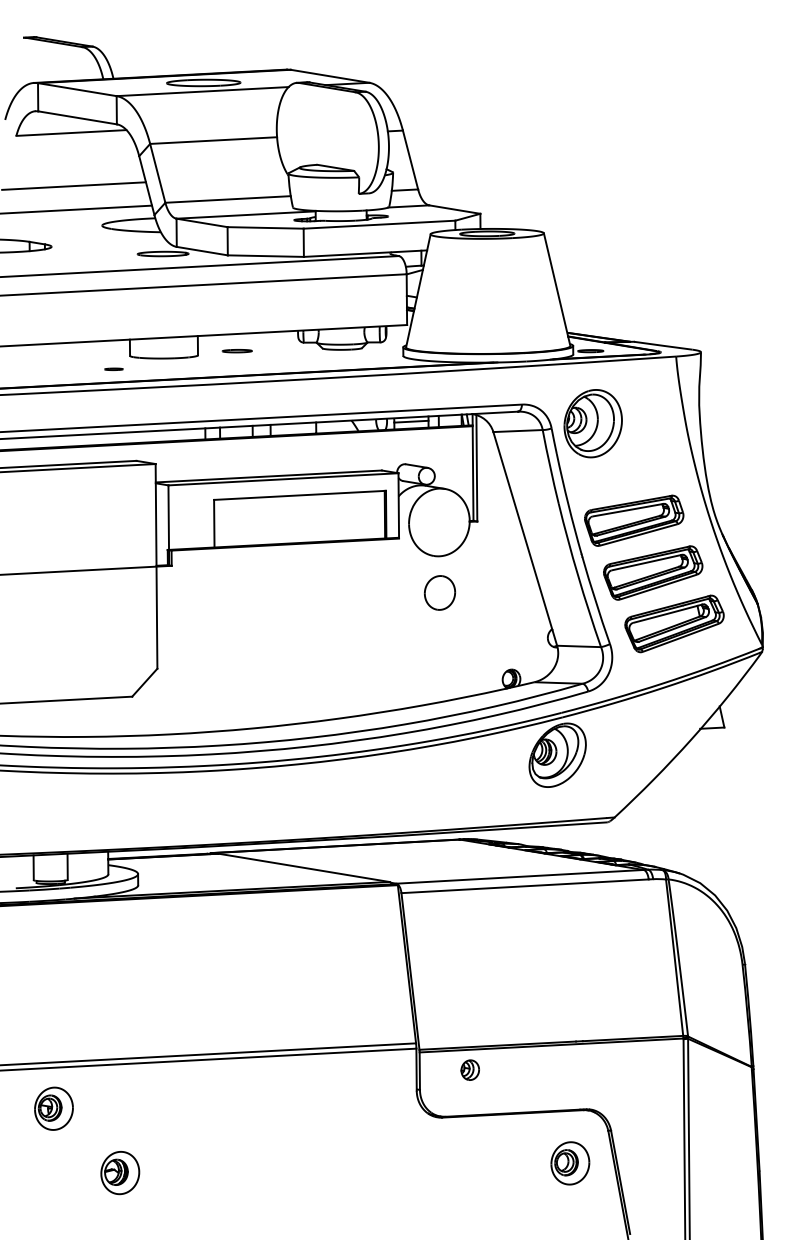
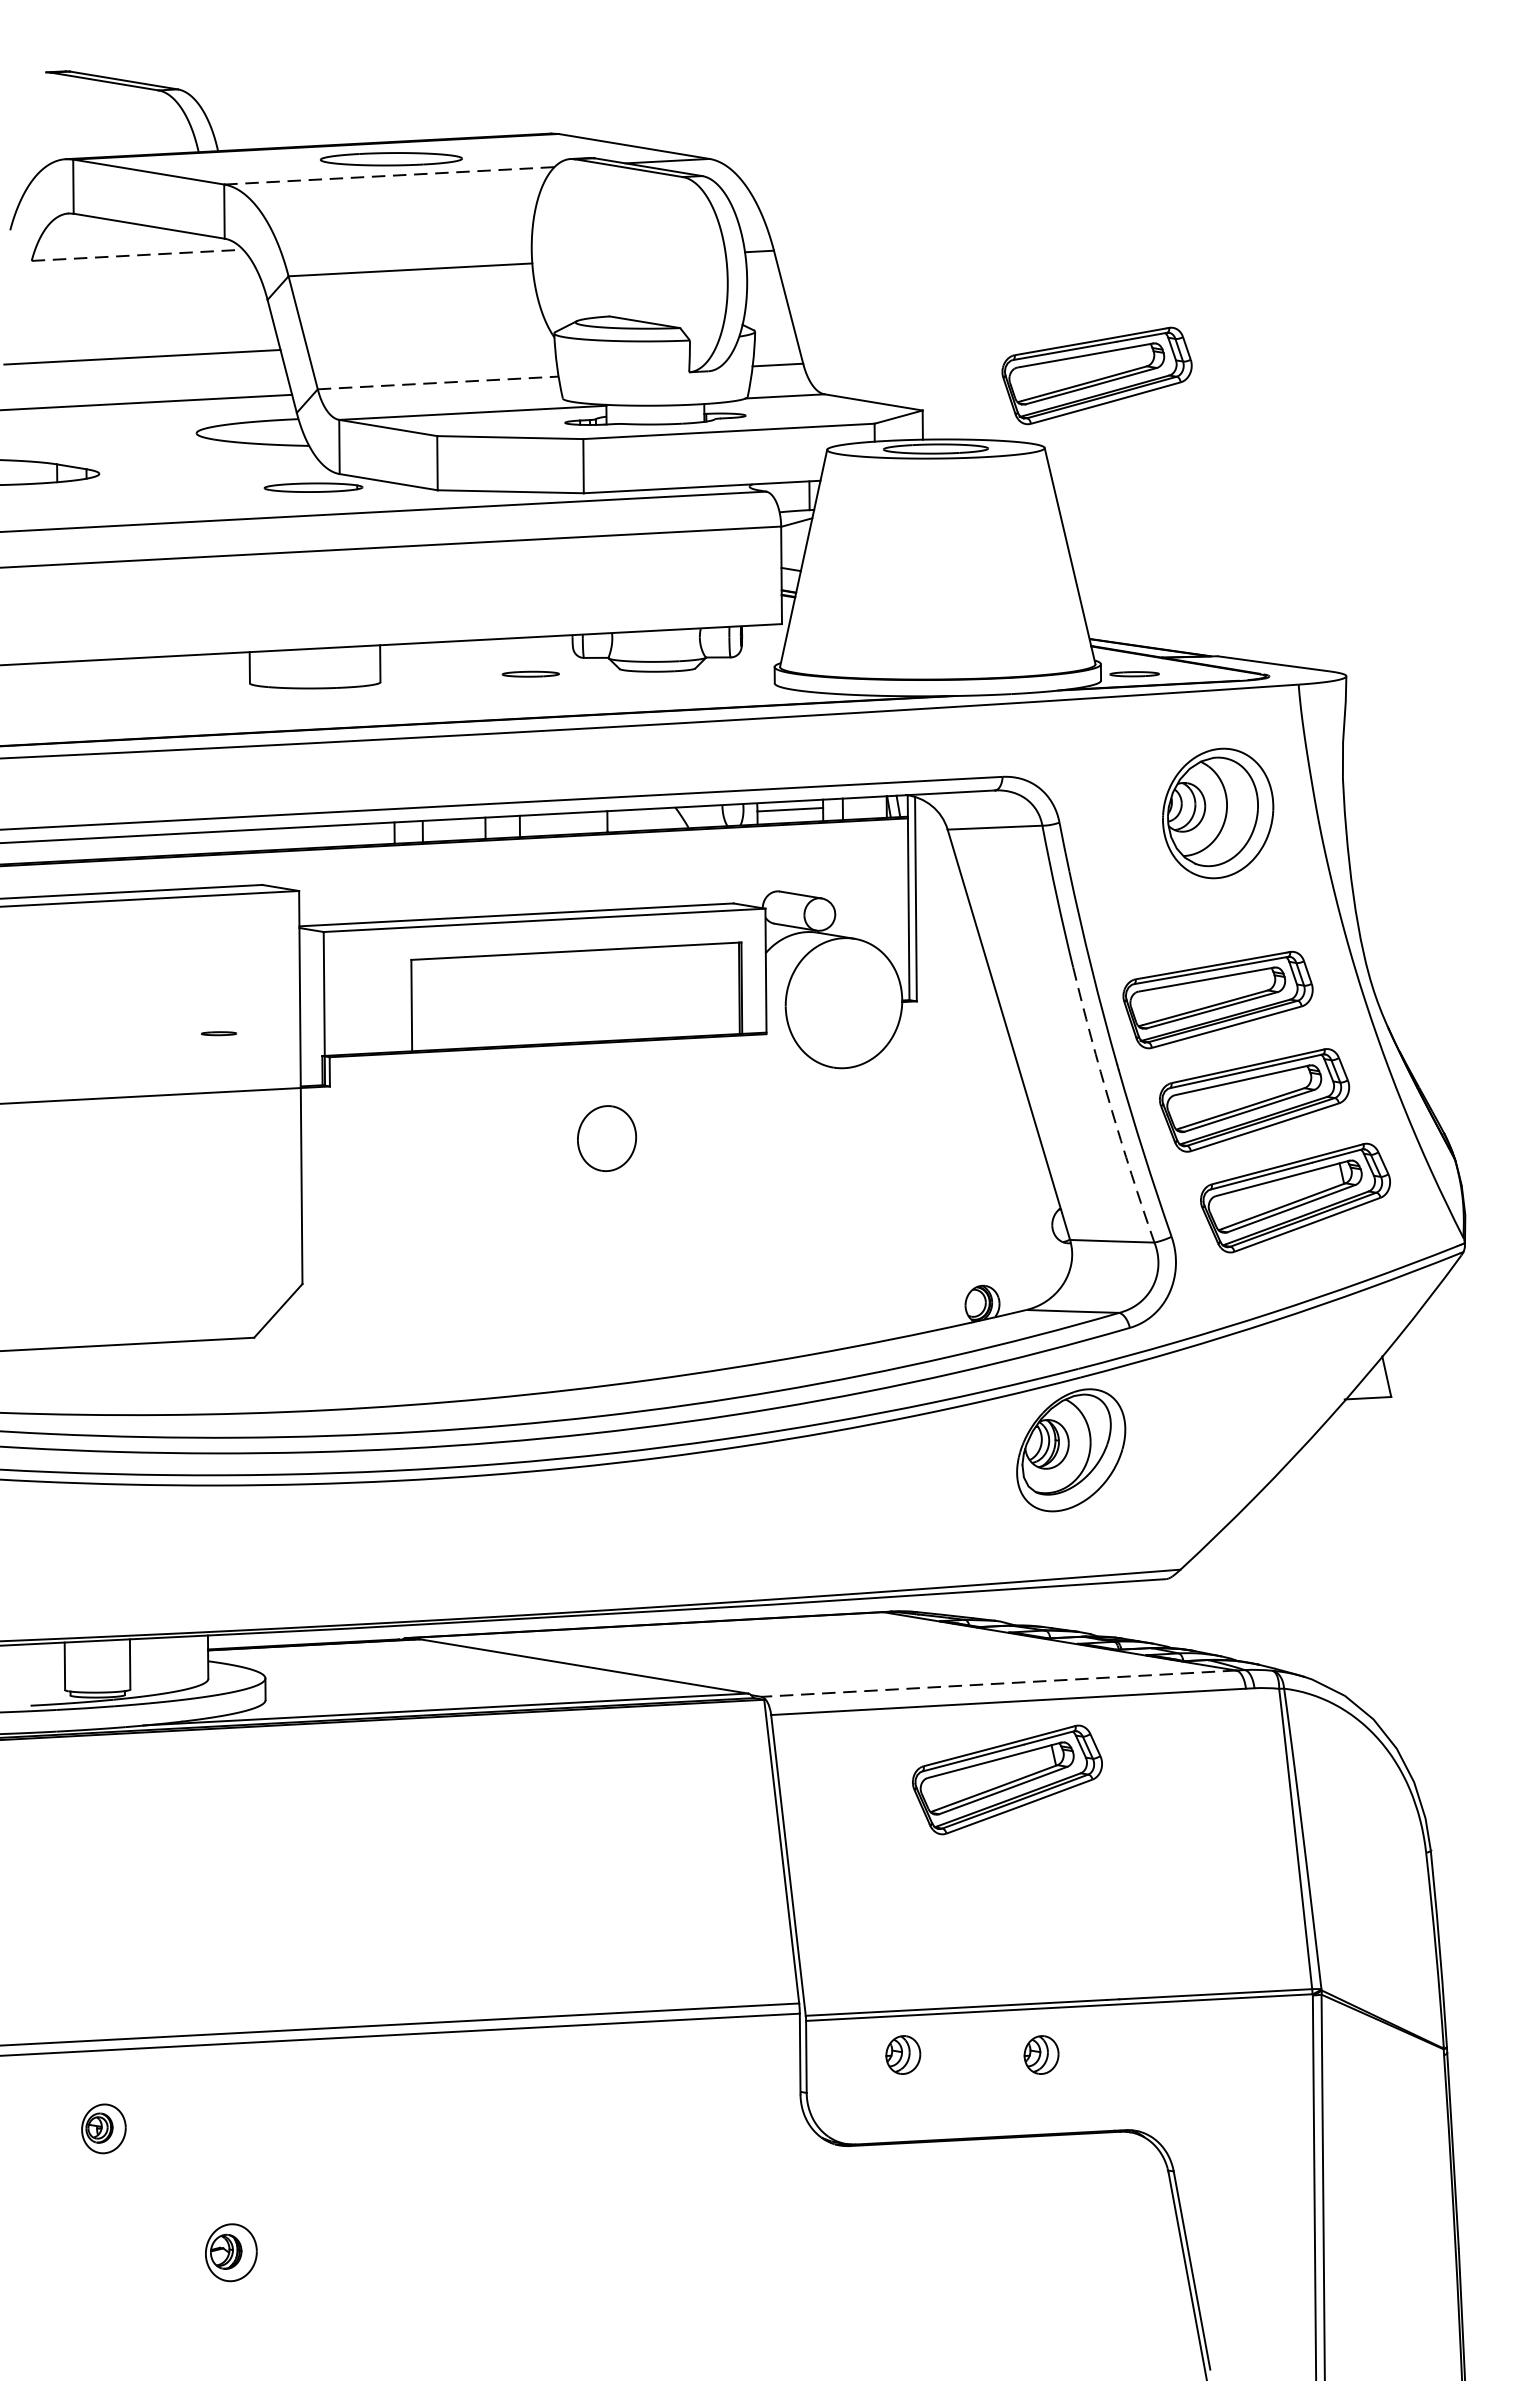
line: (203, 91) -> (391, 175), solid -> dashed
line: (71, 132) -> (137, 254), solid -> dashed
part: (571, 195) -> (1097, 375), added
line: (228, 199) -> (439, 383), solid -> dashed
line: (236, 351) -> (529, 674), moved
line: (113, 368) -> (218, 1032), moved
part: (592, 423) -> (1216, 813), moved
arc: (578, 576) -> (1111, 1106), solid -> dashed
part: (440, 592) -> (607, 1137), moved
line: (520, 876) -> (999, 1683), solid -> dashed
part: (524, 926) -> (1007, 1779), added
part: (541, 1069) -> (1040, 2053), added
part: (53, 1108) -> (102, 2128), size x0.6
part: (570, 1163) -> (1095, 2234), removed
part: (120, 1173) -> (231, 2253), size x0.7

